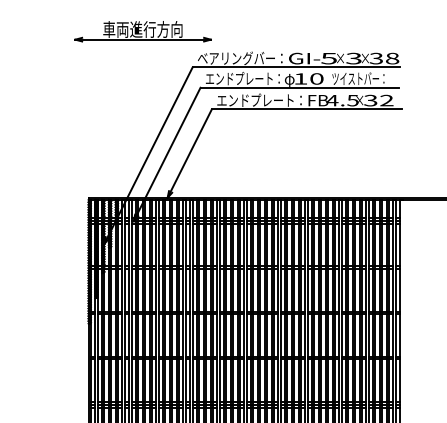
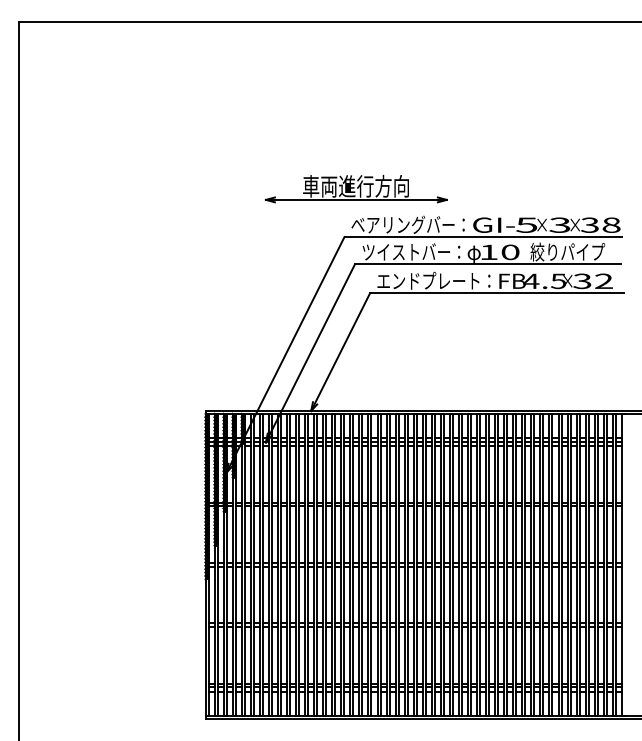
part: (142, 31) -> (355, 188), moved
text: (242, 78) -> (411, 251), エンドプレート： -> ツイストバー：
text: (359, 78) -> (567, 251), ツイストバー： -> 絞りパイプ

